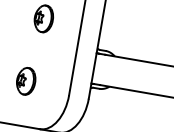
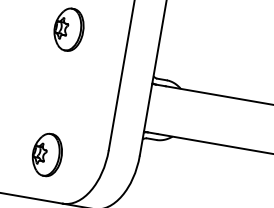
part: (26, 81) -> (47, 155), moved

